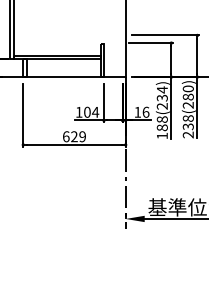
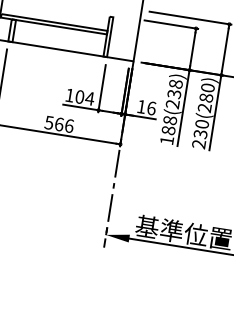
text: (161, 89) -> (174, 83), 188(234) -> 188(238)
text: (188, 118) -> (202, 124), 238(280) -> 230(280)
text: (74, 136) -> (59, 124), 629 -> 566

